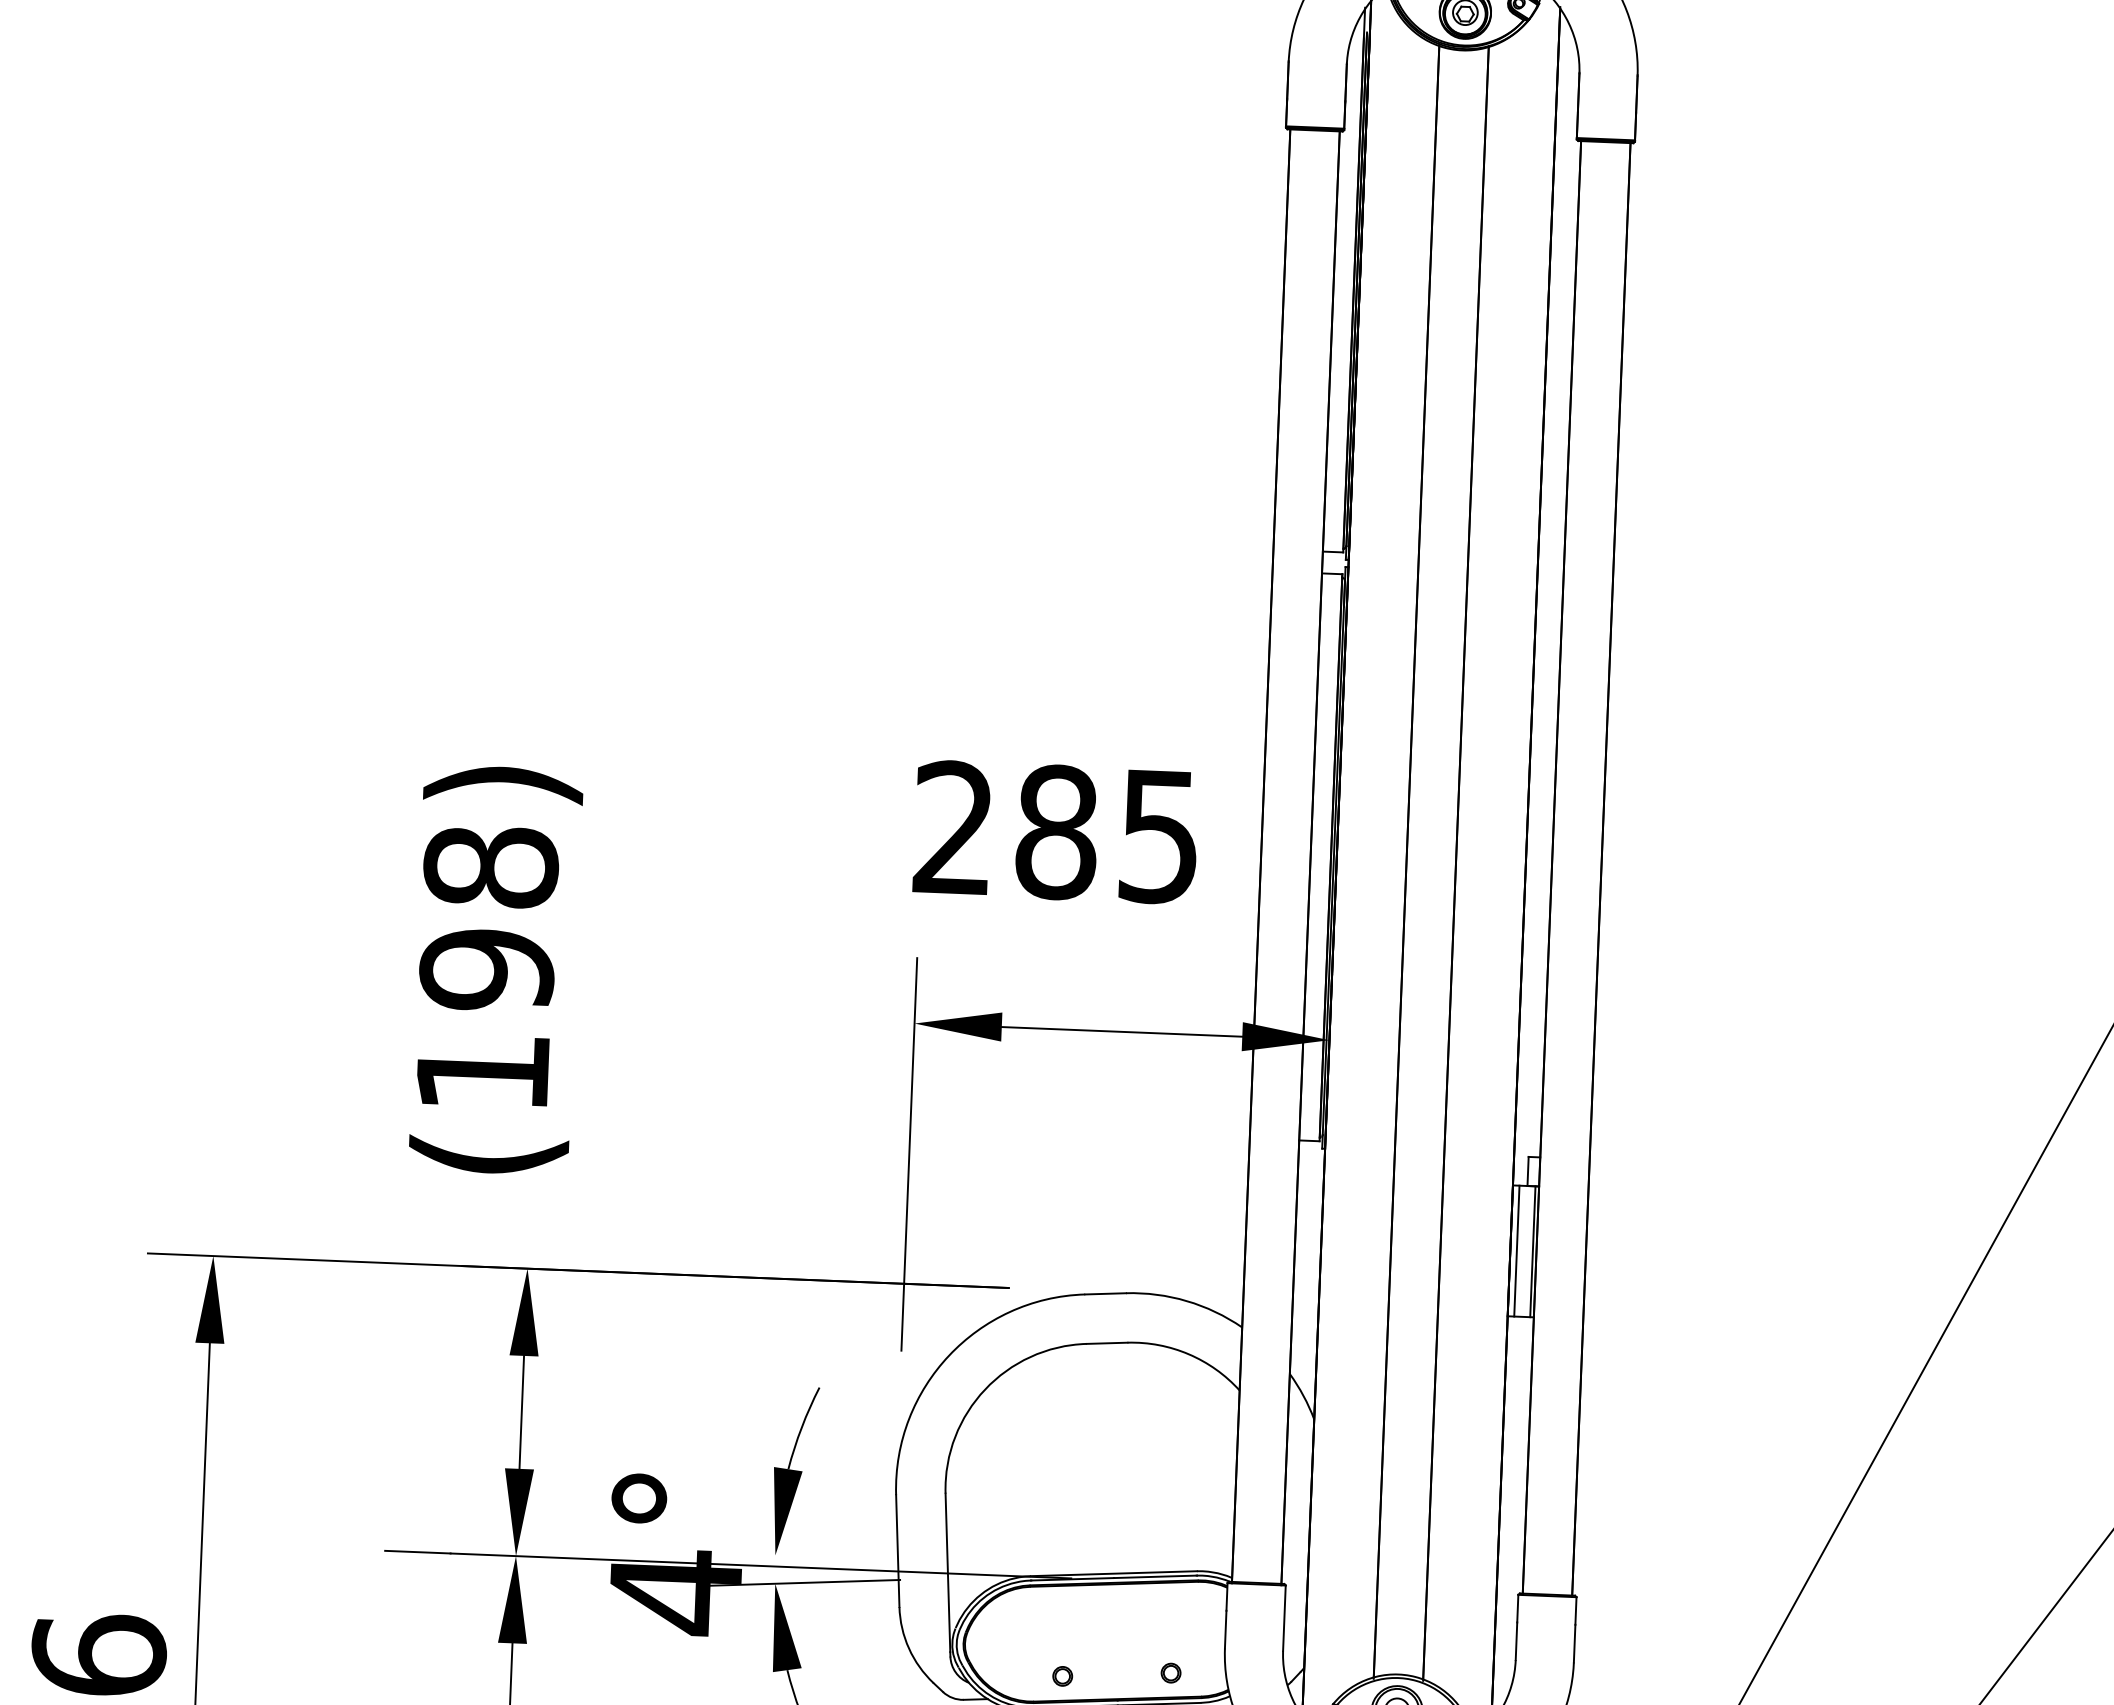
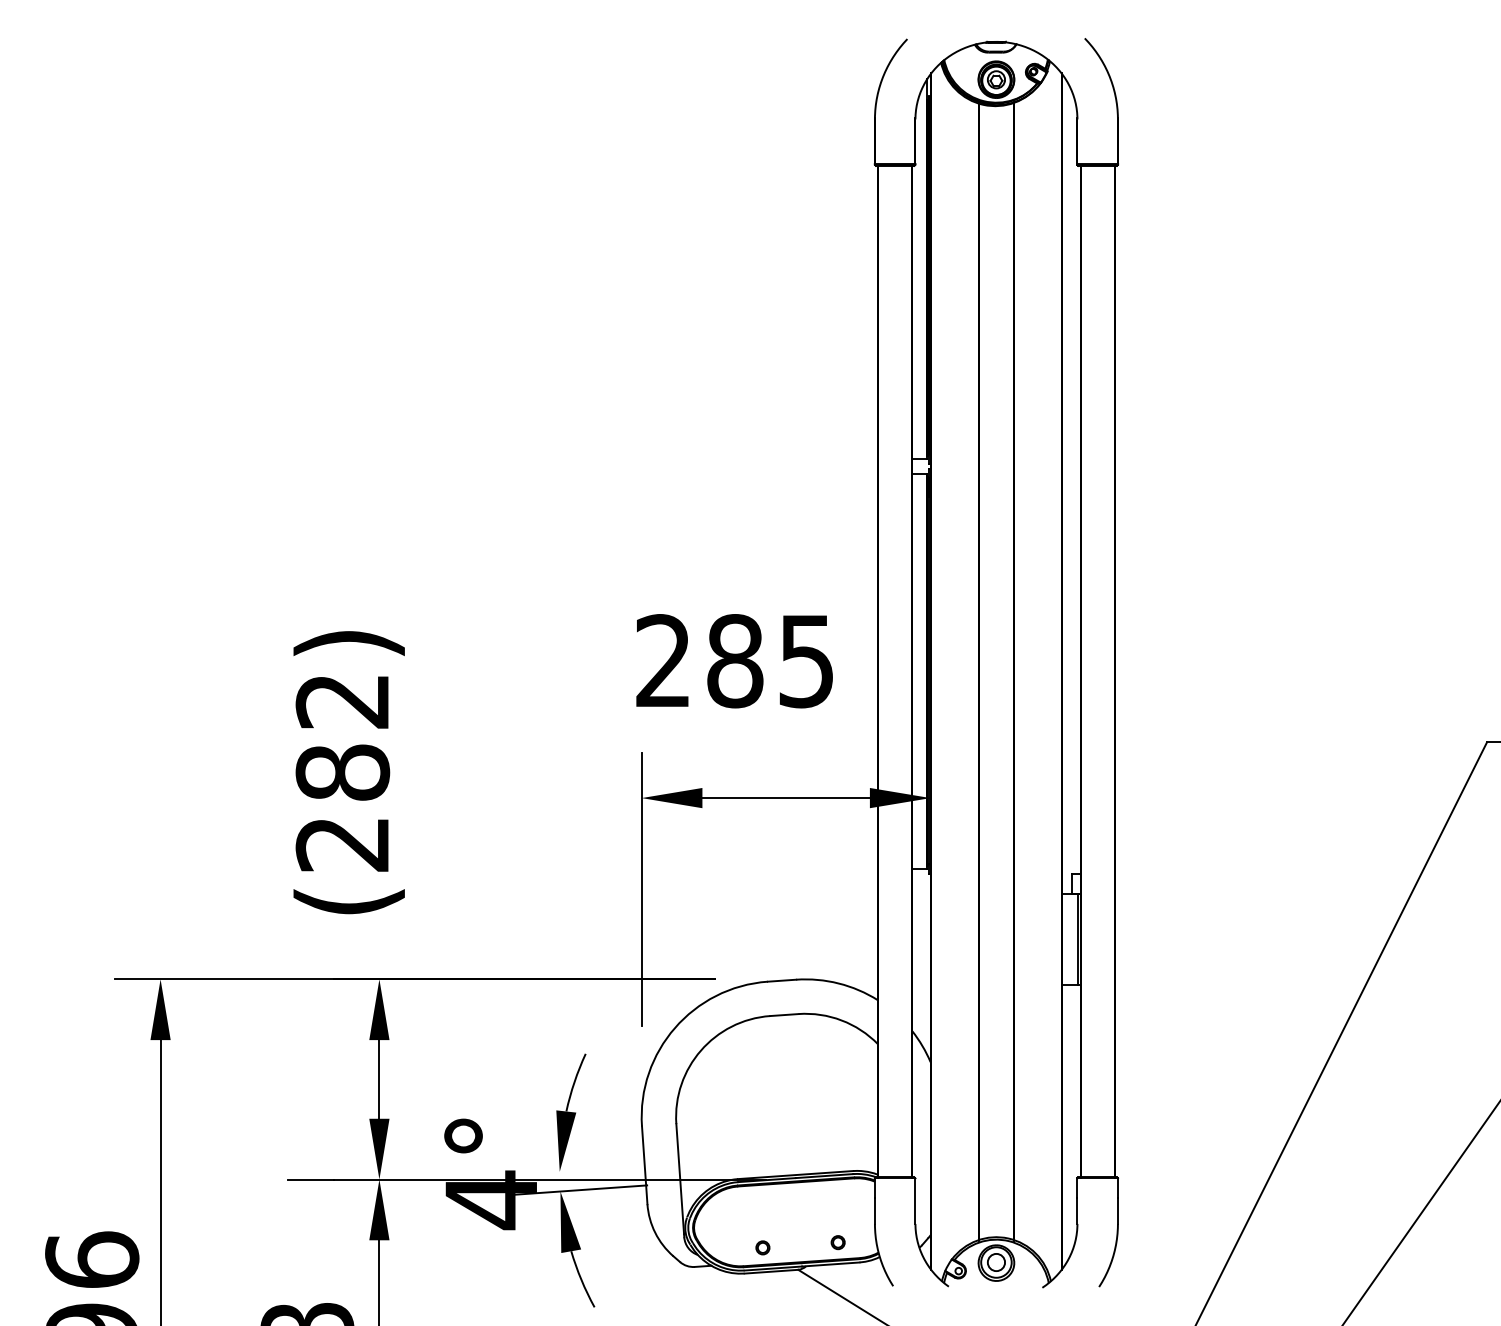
text: (486, 969) -> (342, 772), (198) -> (282)
line: (1516, 1251) -> (1066, 939), removed

